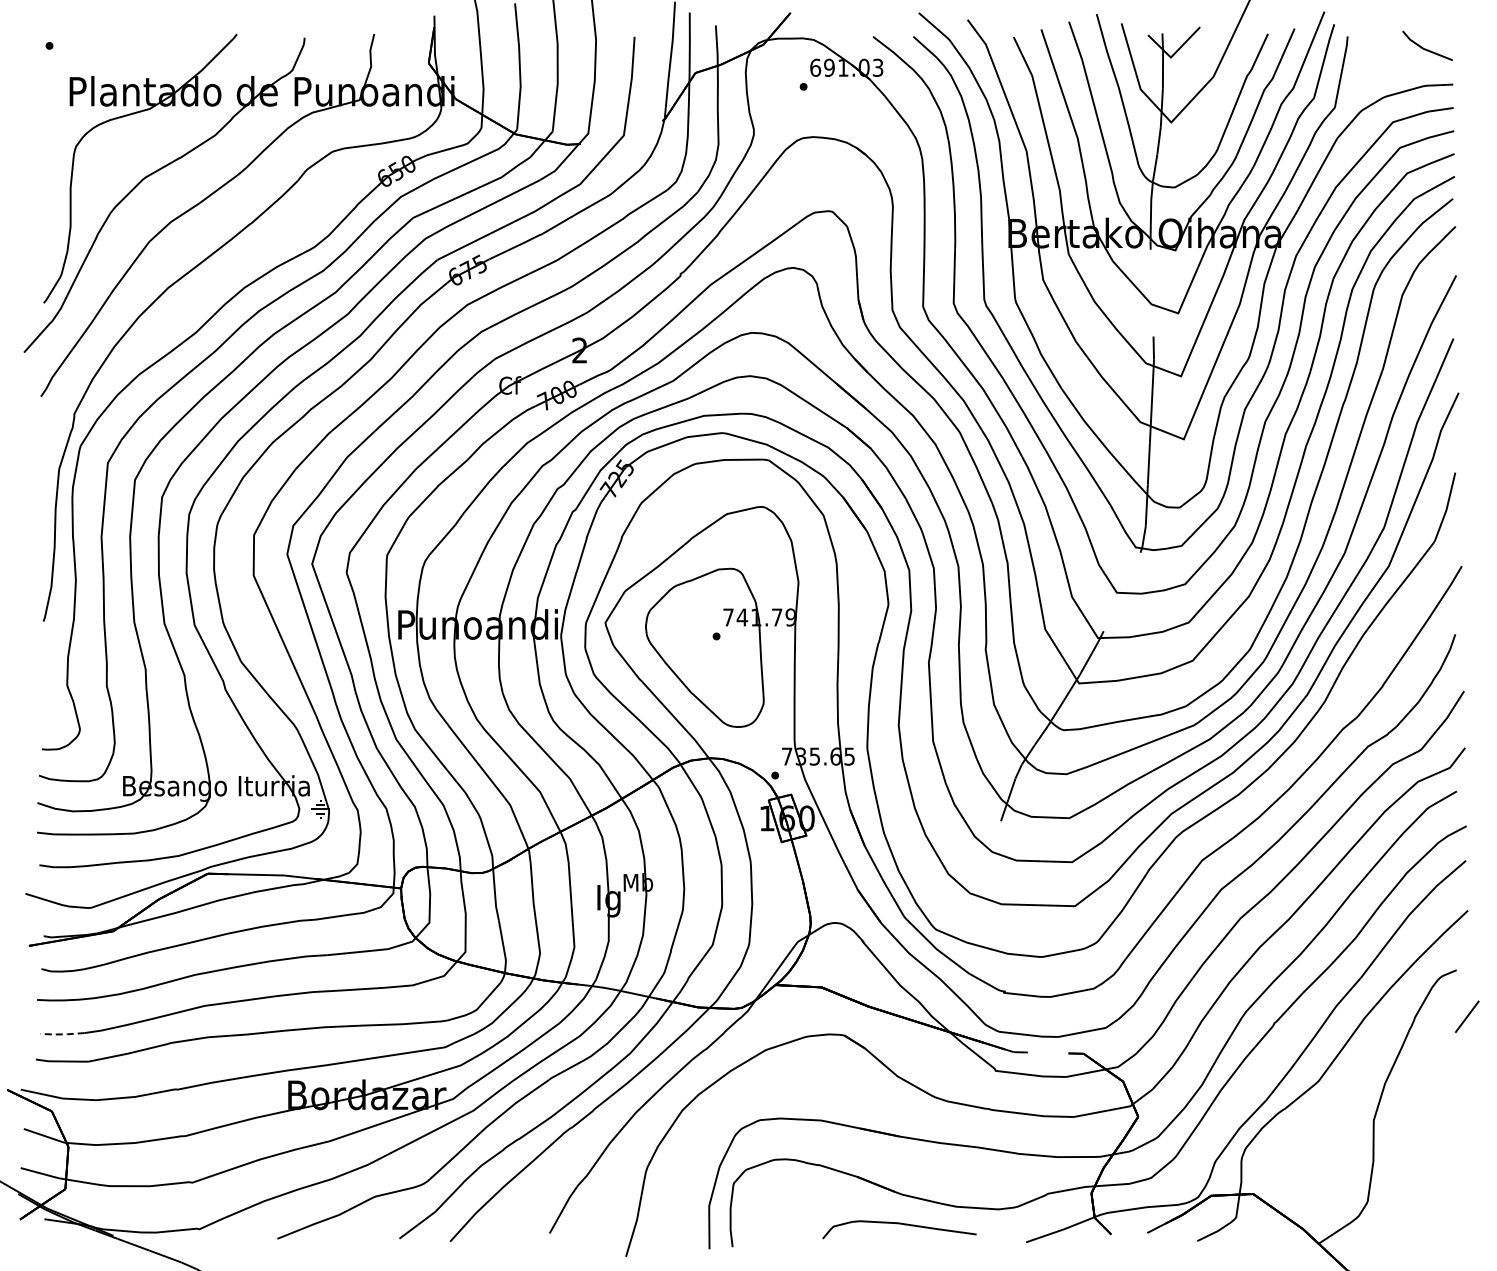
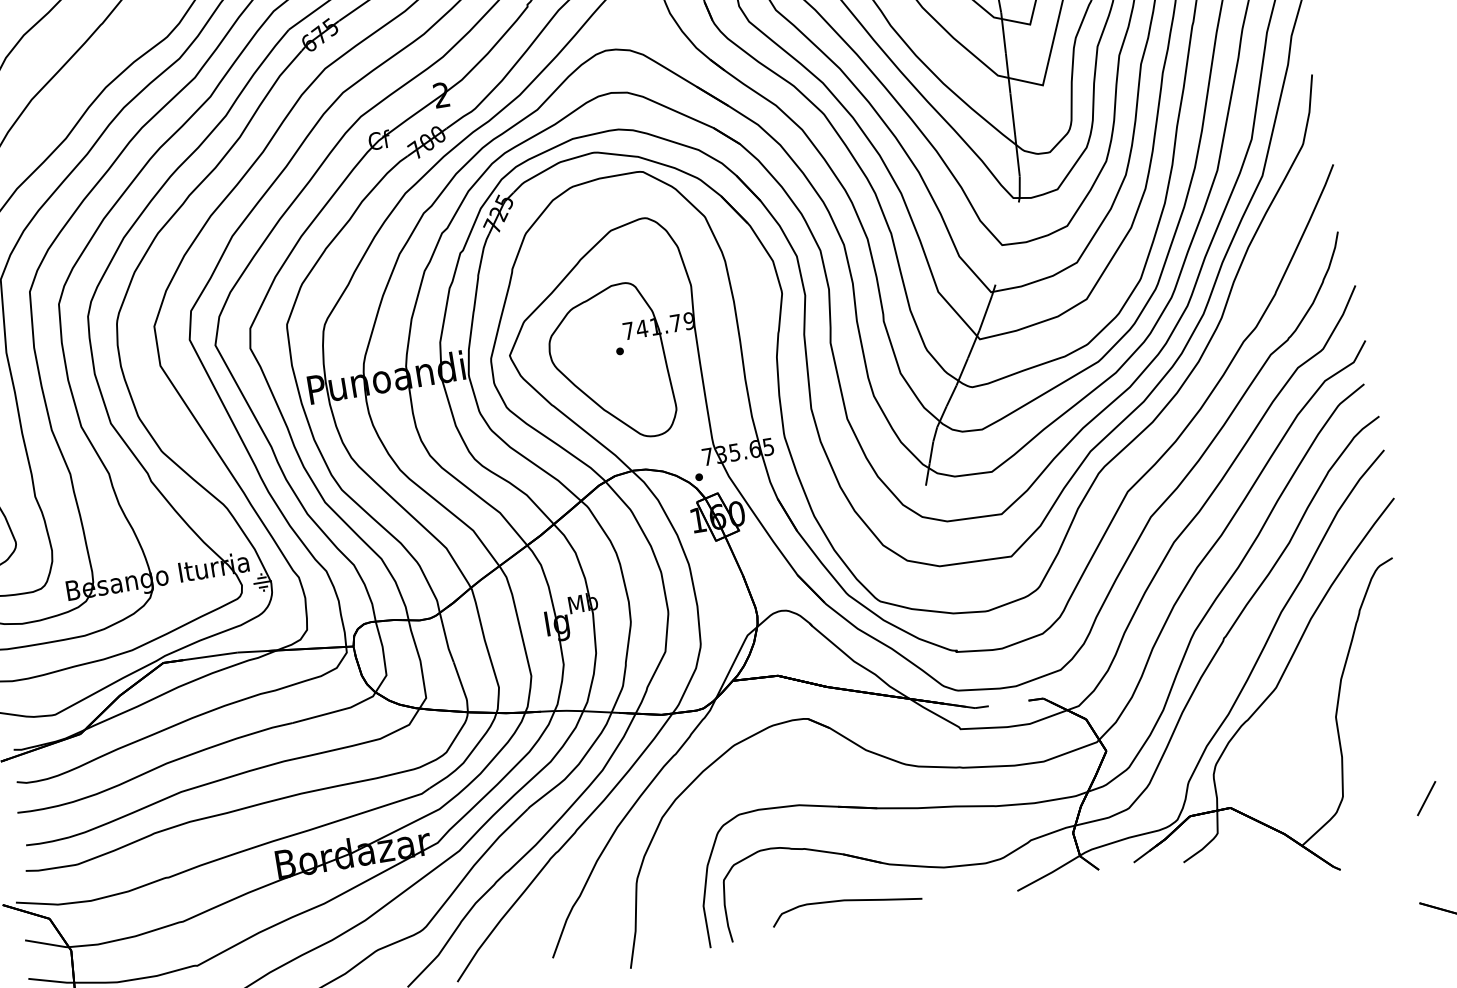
line: (1467, 1016) -> (1426, 798), moved
line: (62, 1034) -> (47, 842), dashed -> solid
curve: (899, 1224) -> (845, 901), moved

